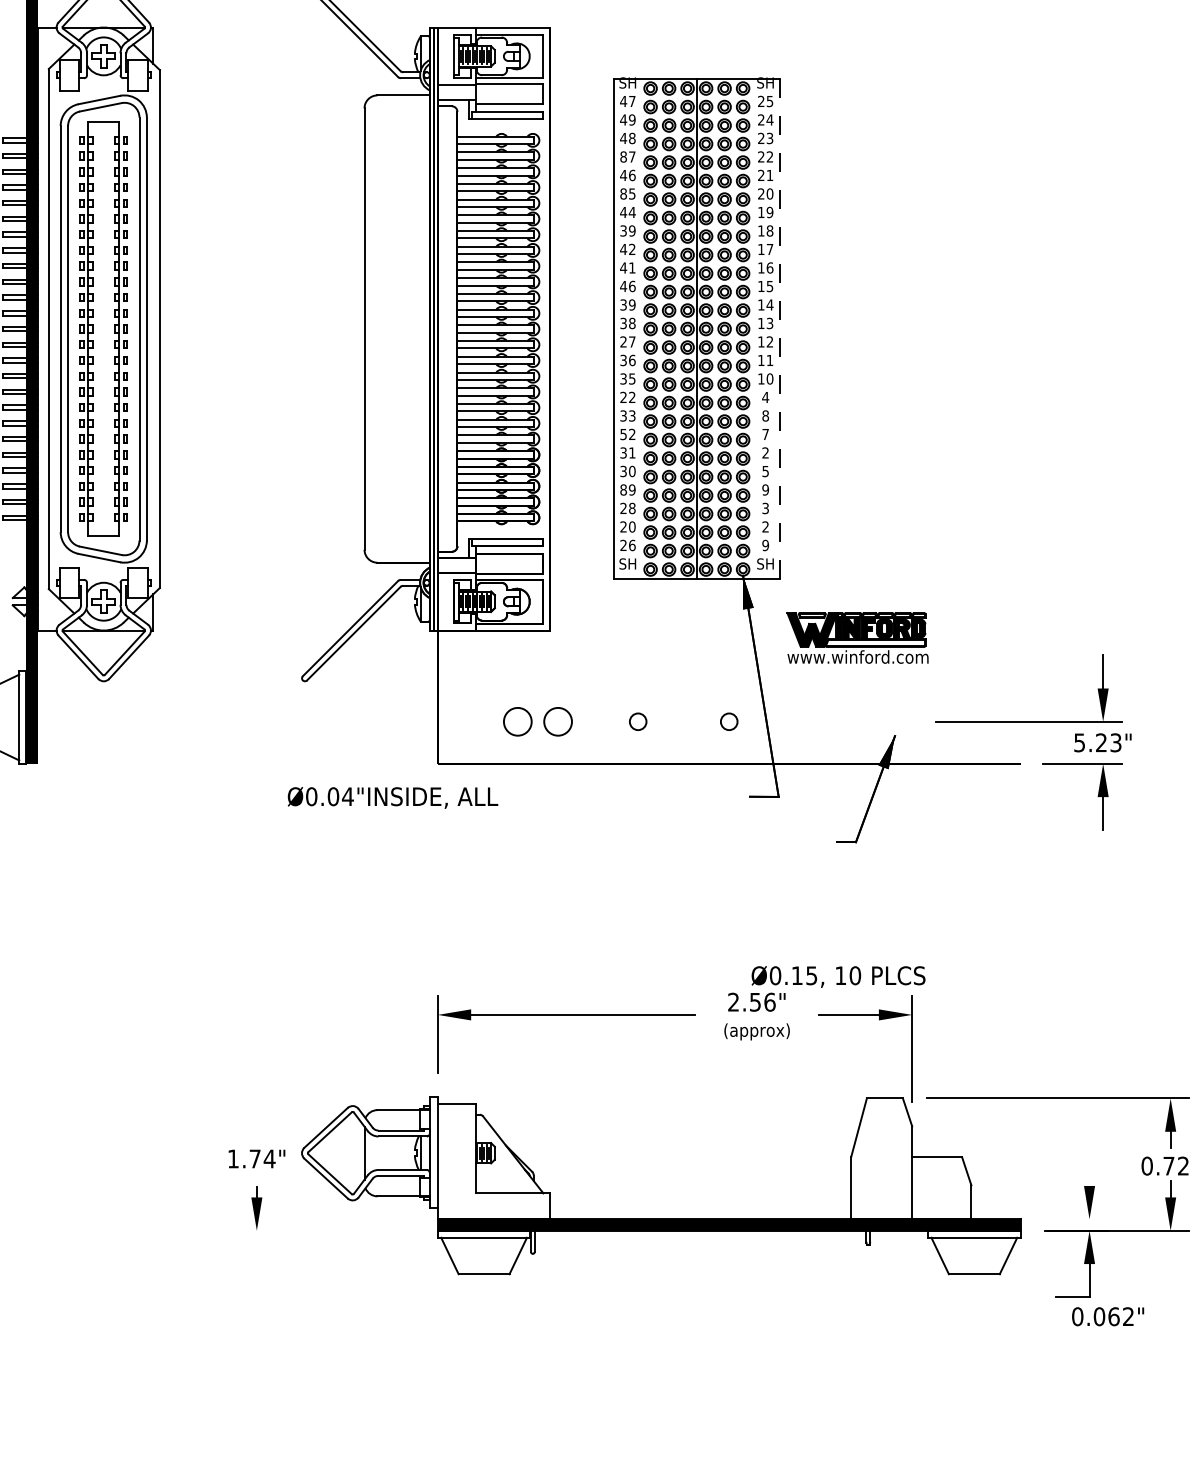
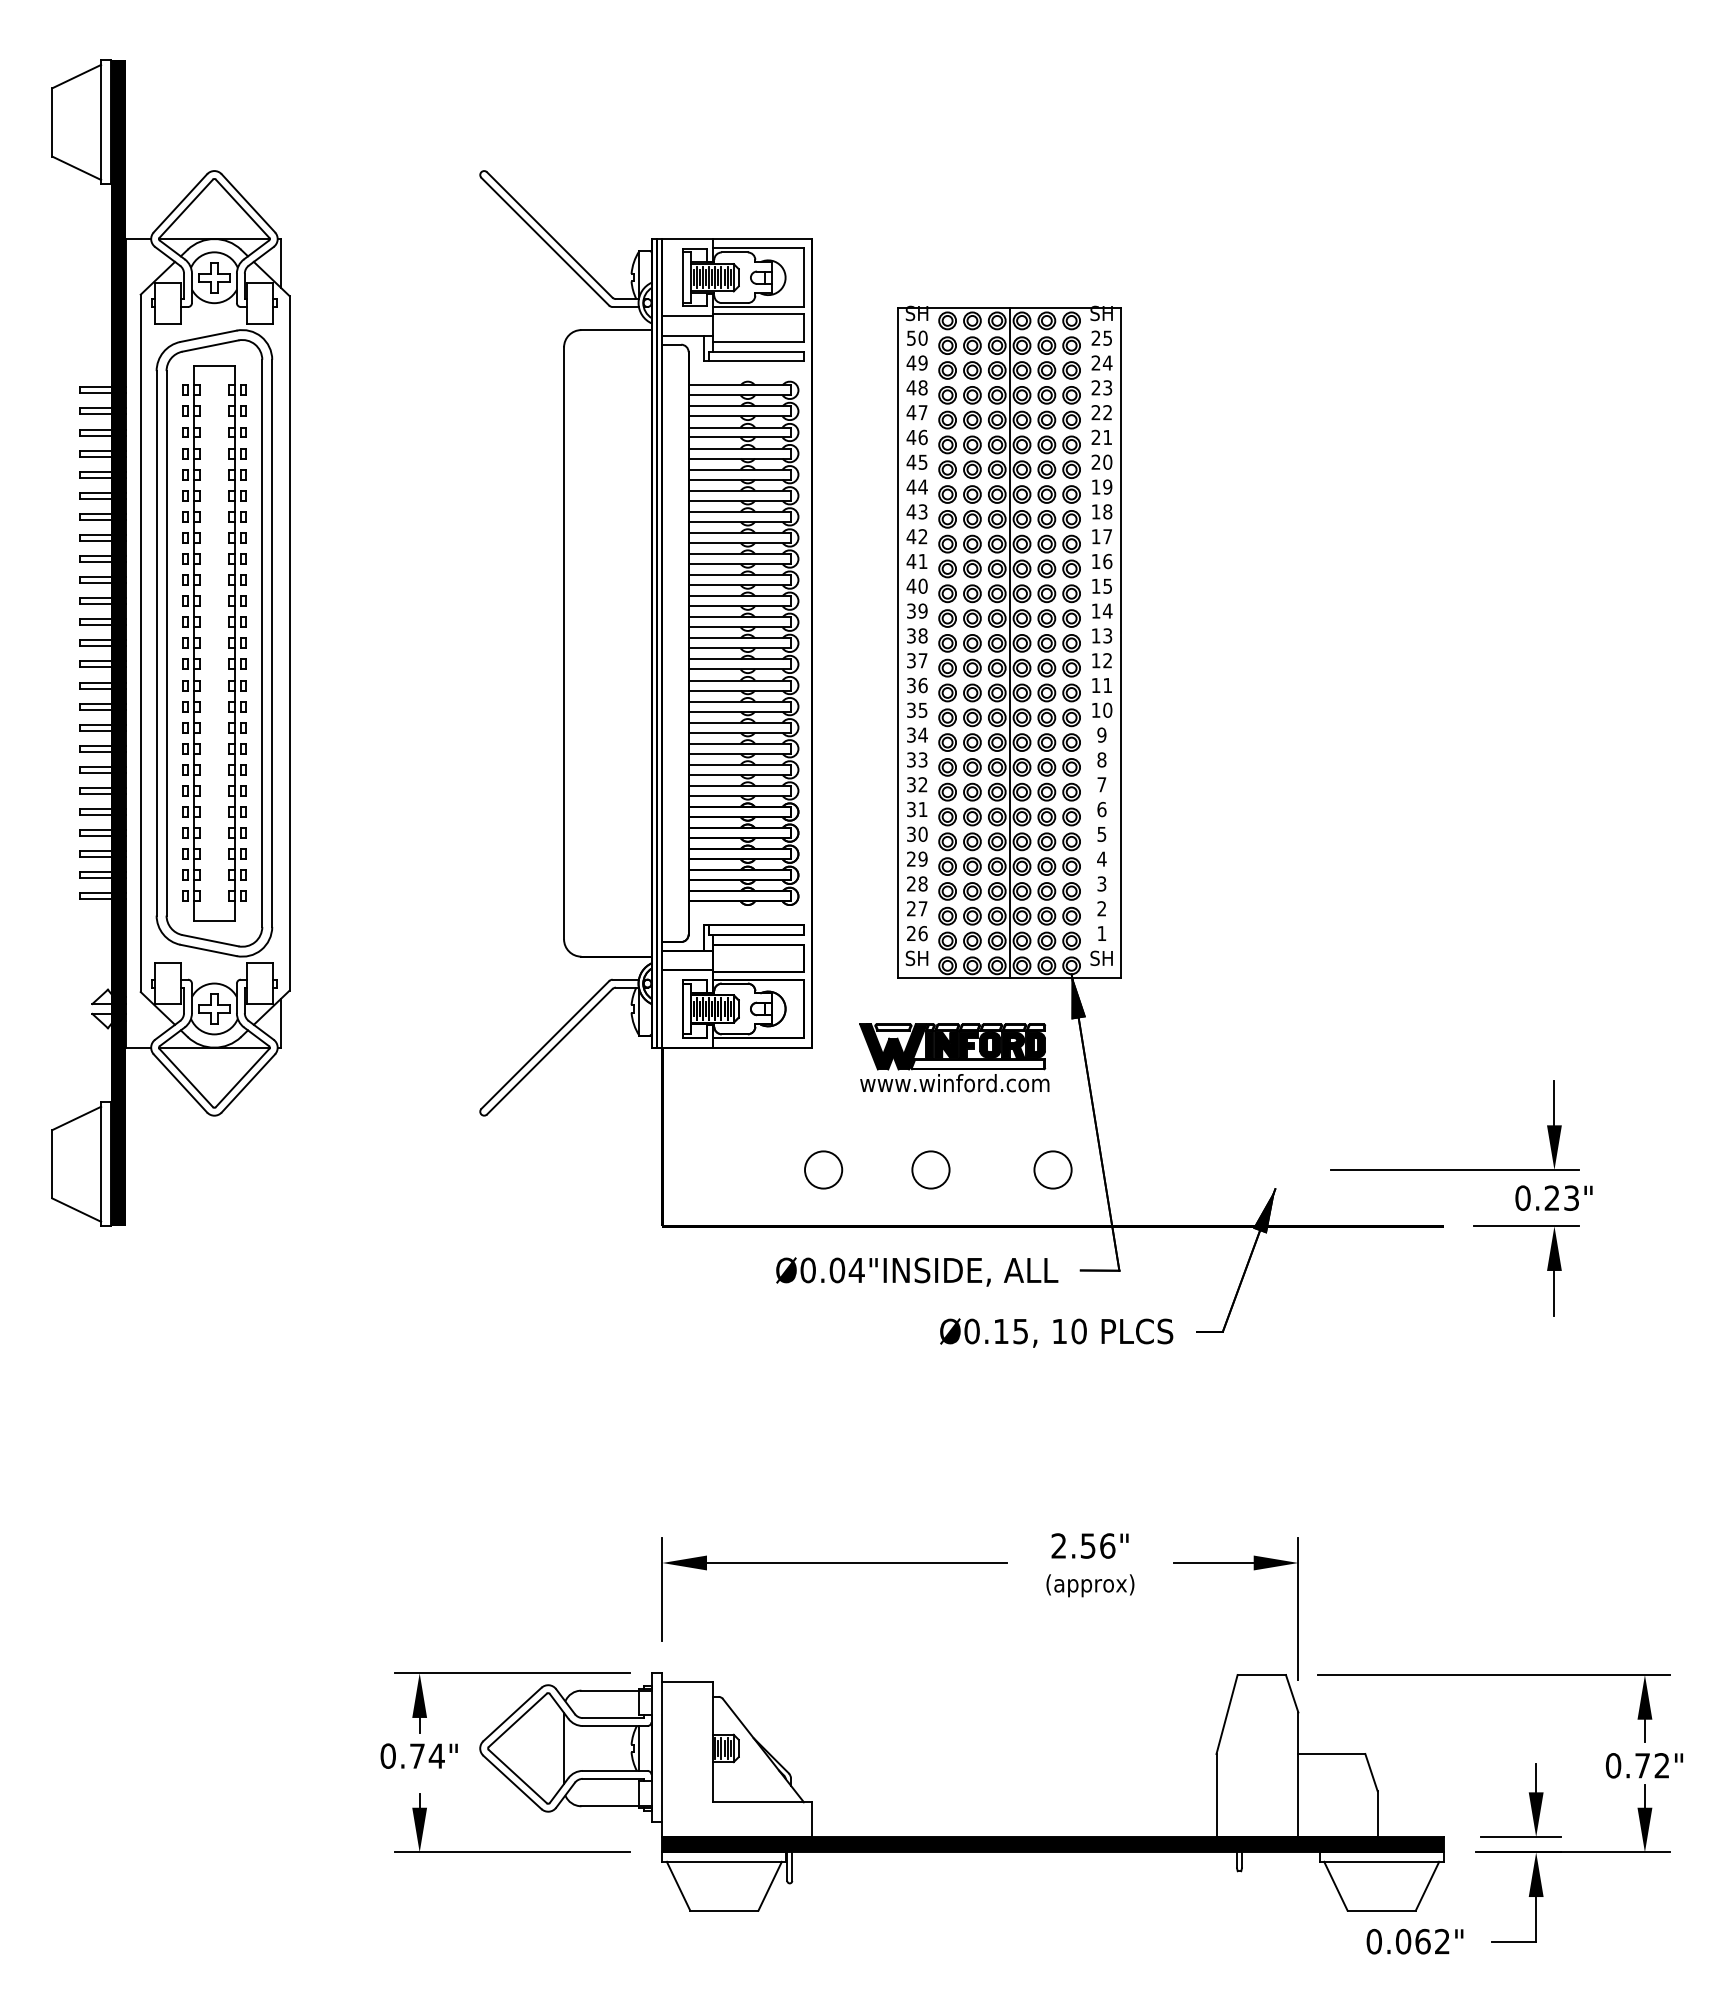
text: (627, 100) -> (916, 337), 47 -> 50
text: (623, 156) -> (911, 412), 87 -> 47
text: (623, 193) -> (911, 461), 85 -> 45
text: (627, 230) -> (916, 511), 39 -> 43
text: (631, 285) -> (922, 585), 46 -> 40
line: (780, 329) -> (1121, 643), dashed -> solid
text: (623, 341) -> (911, 660), 27 -> 37
text: (628, 397) -> (917, 734), 22 -> 34
text: (765, 397) -> (1101, 734), 4 -> 9
text: (623, 434) -> (911, 784), 52 -> 32
text: (765, 452) -> (1101, 809), 2 -> 6
text: (623, 489) -> (911, 858), 89 -> 29
text: (765, 489) -> (1101, 858), 9 -> 4
text: (631, 526) -> (922, 908), 20 -> 27
text: (765, 545) -> (1101, 933), 9 -> 1
part: (857, 637) -> (954, 1057), moved
circle: (517, 721) -> (769, 1169), removed
circle: (637, 721) -> (930, 1169), size x1.67
circle: (728, 721) -> (1052, 1169), size x1.67
text: (1079, 742) -> (1522, 1197), 5.23" -> 0.23"
text: (393, 797) -> (917, 1271), moved
text: (838, 976) -> (1056, 1332), moved
part: (326, 1097) -> (512, 1673), added
text: (232, 1158) -> (387, 1755), 1.74" -> 0.74"
line: (1089, 1174) -> (1536, 1777), added
line: (1077, 1219) -> (1520, 1837), added
line: (326, 1230) -> (512, 1852), added
text: (1107, 1316) -> (1414, 1941), moved

